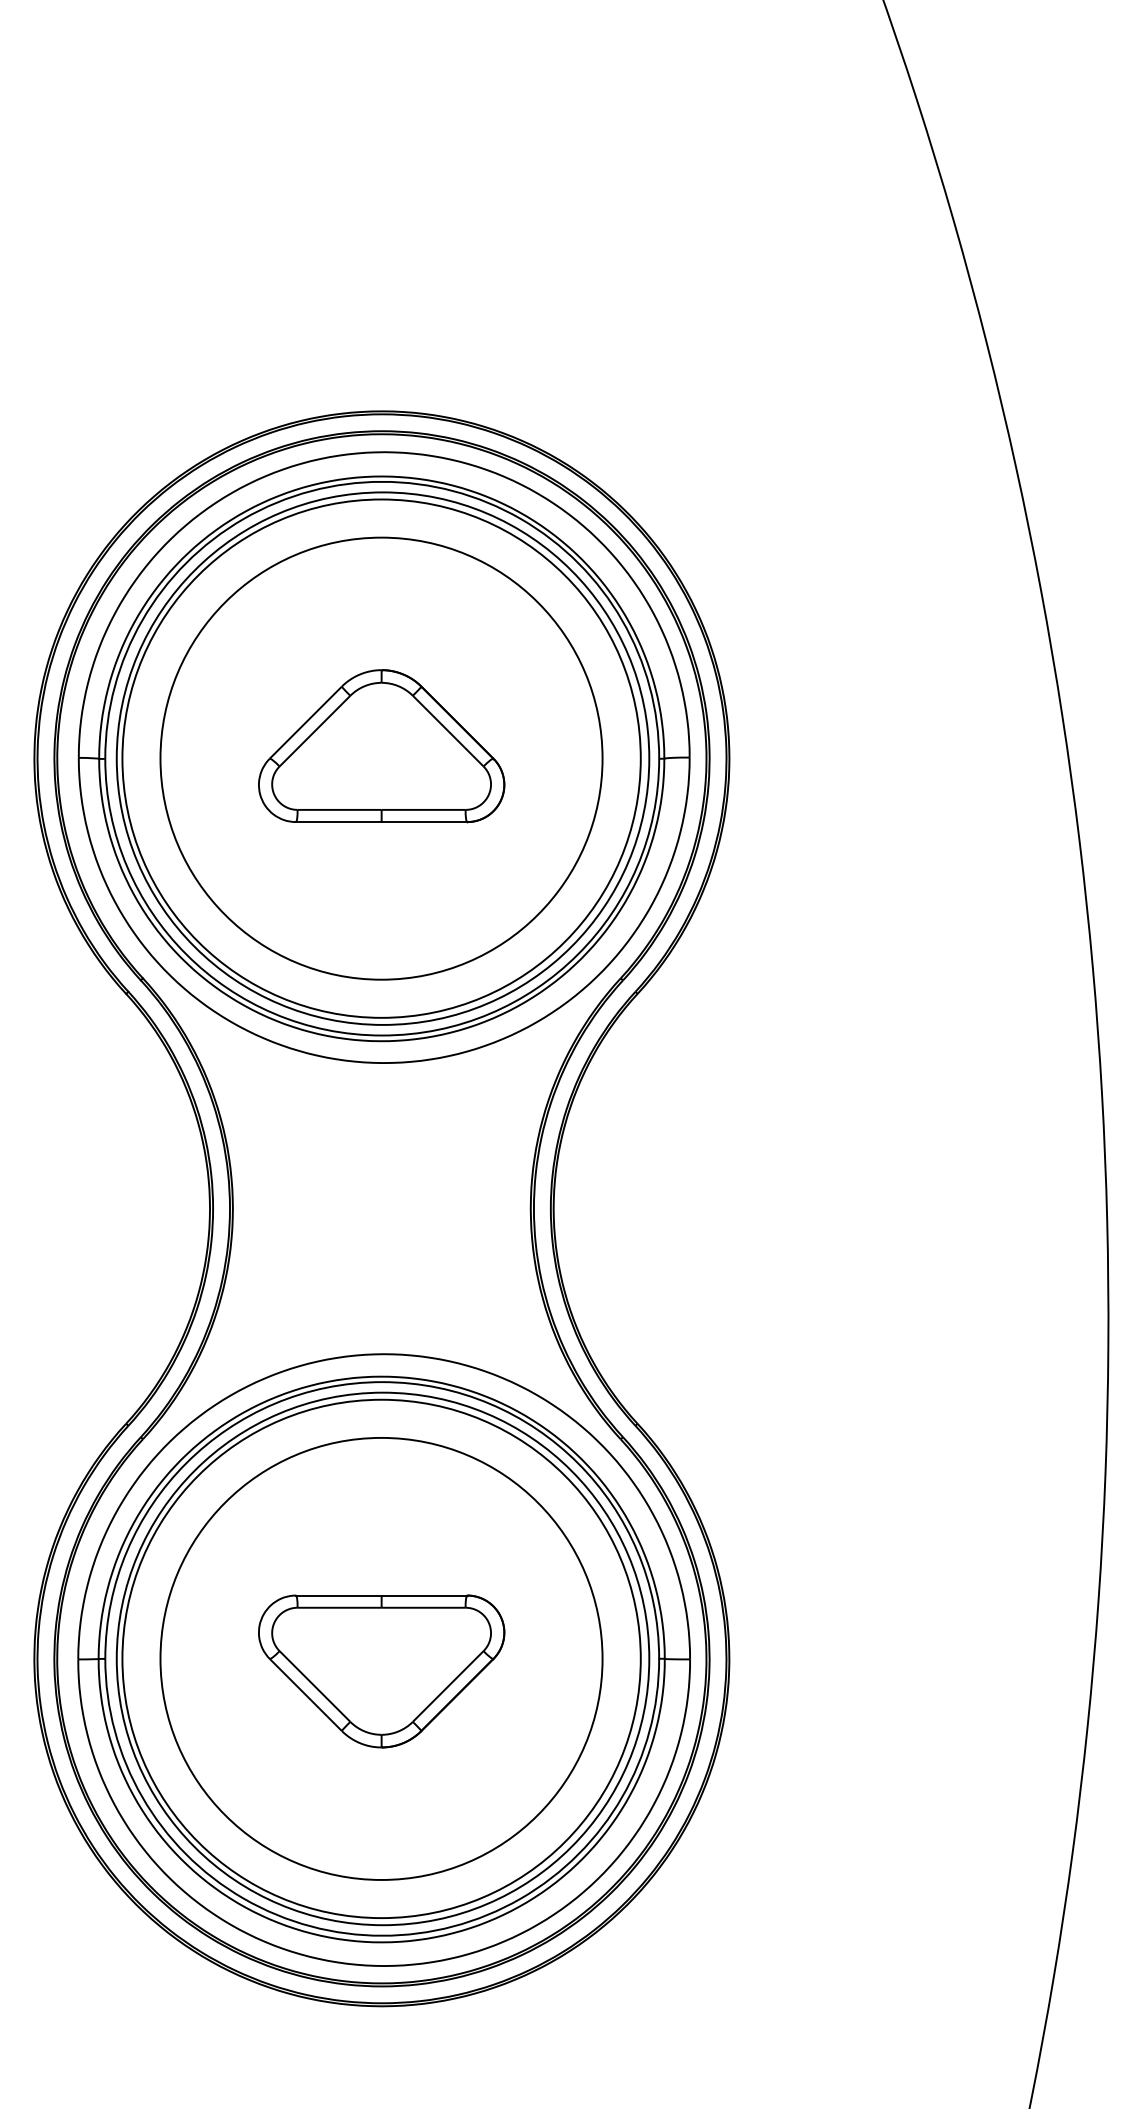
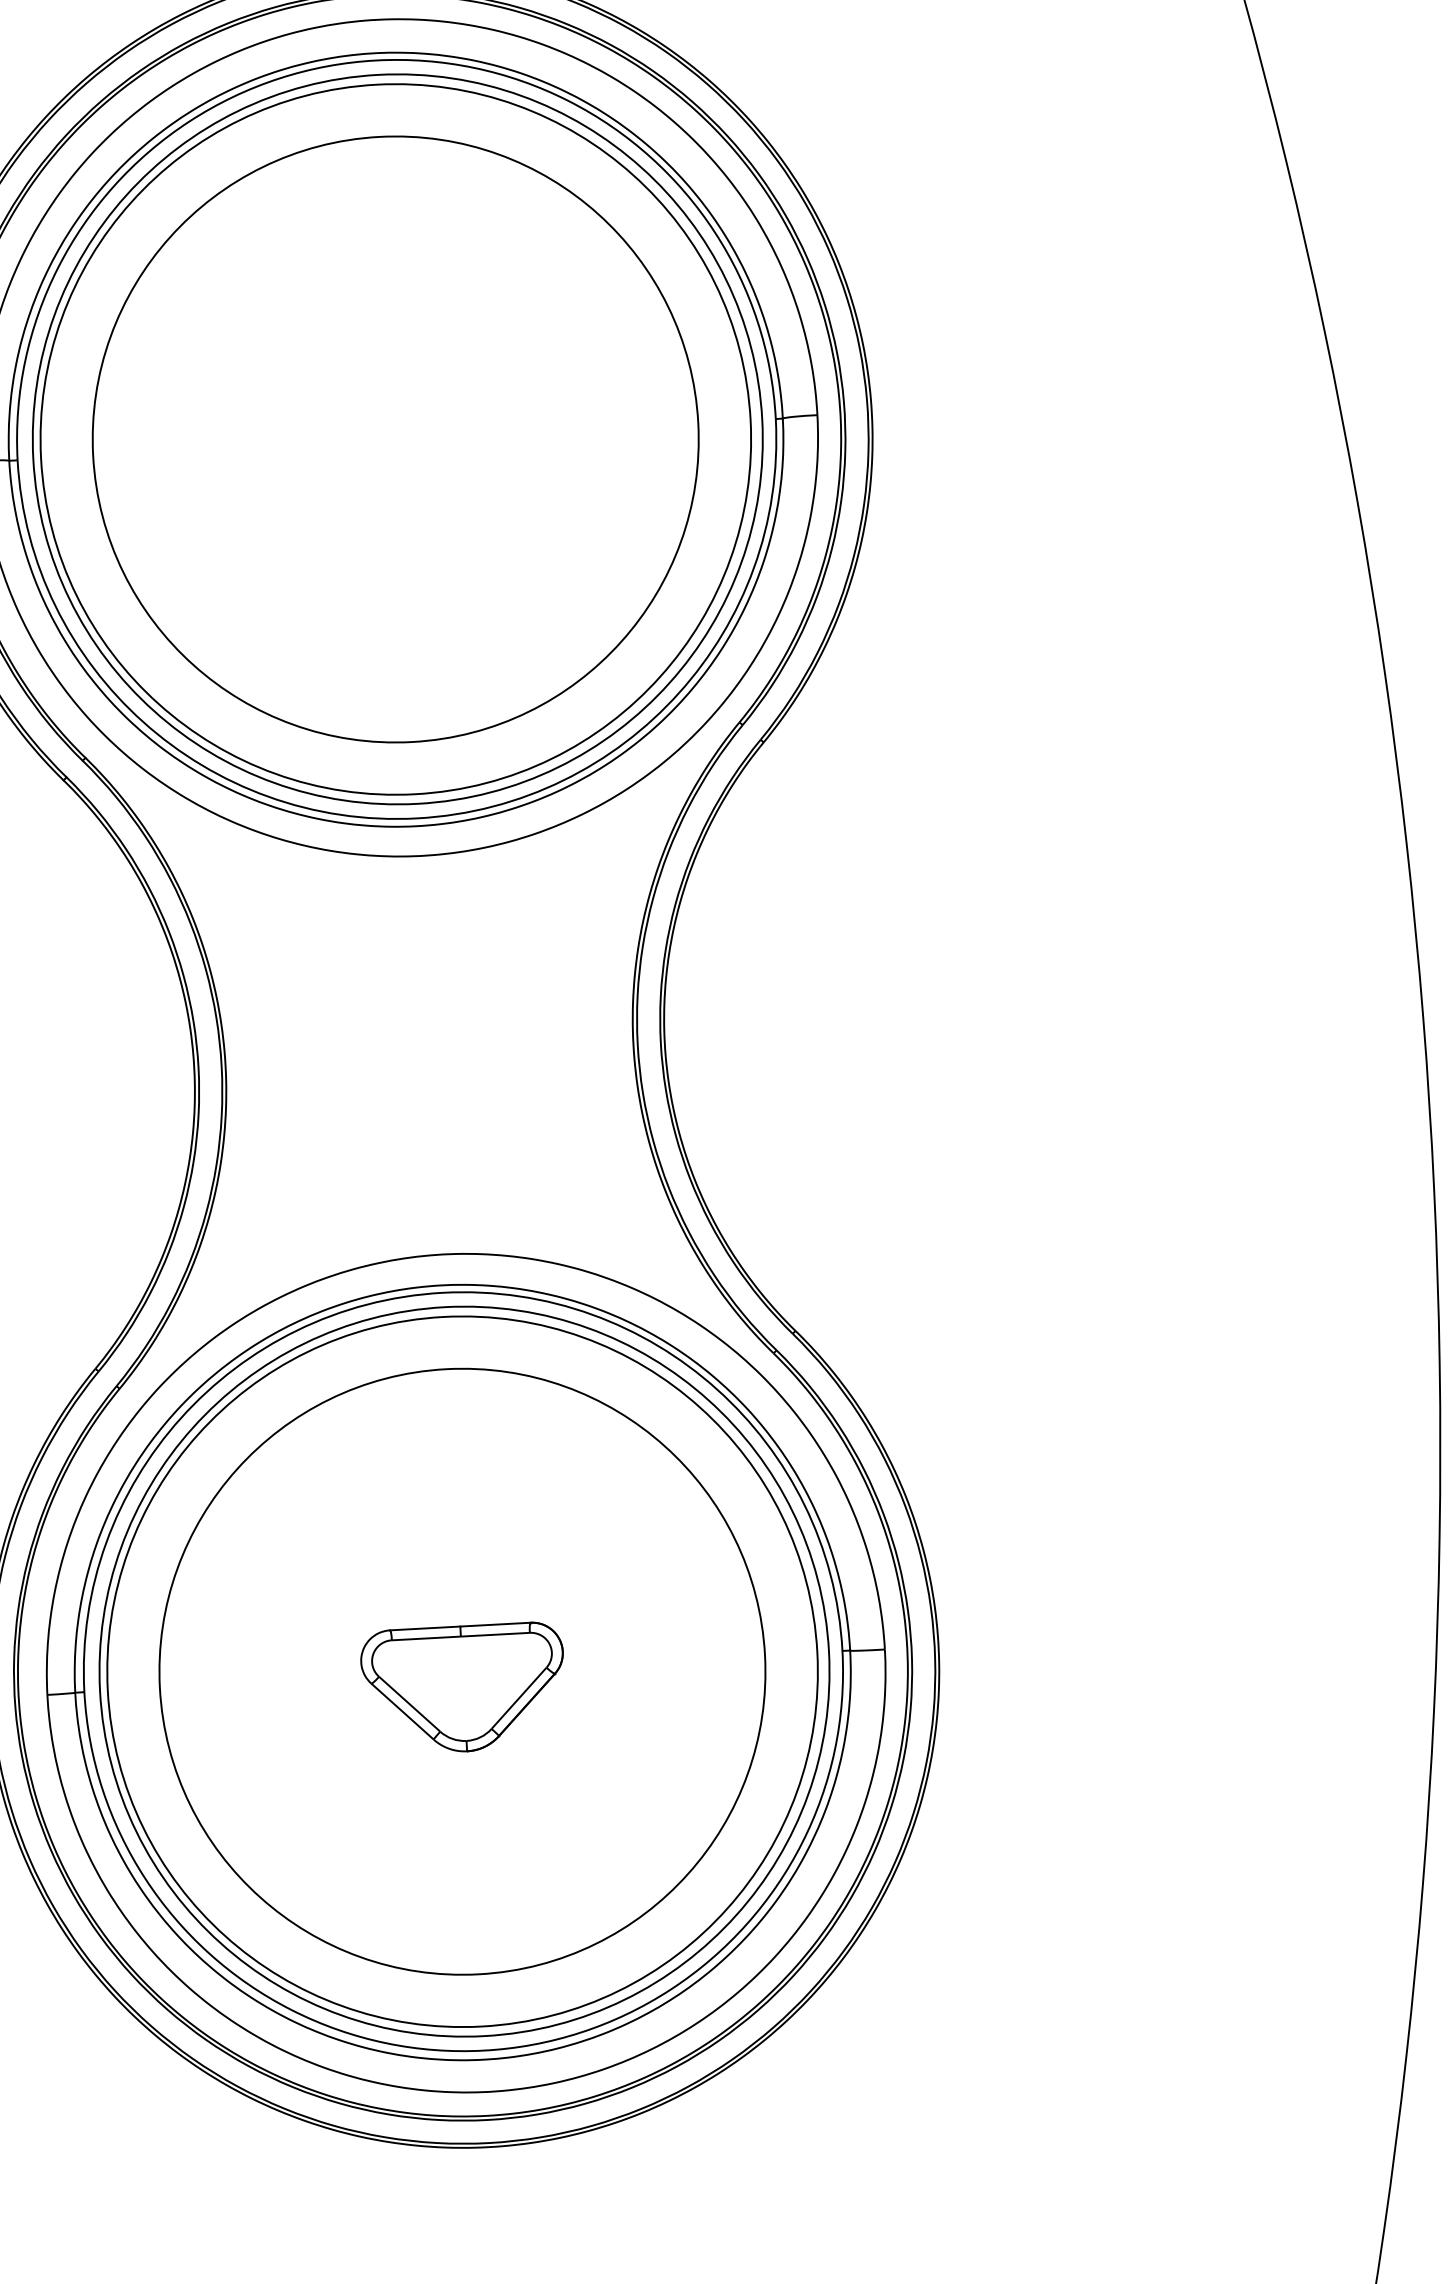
part: (381, 746) -> (394, 422), removed
part: (381, 1671) -> (463, 1688), size x0.6

